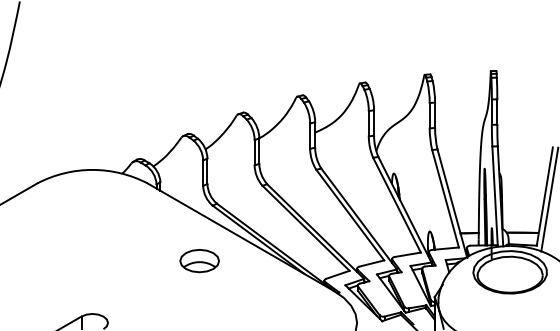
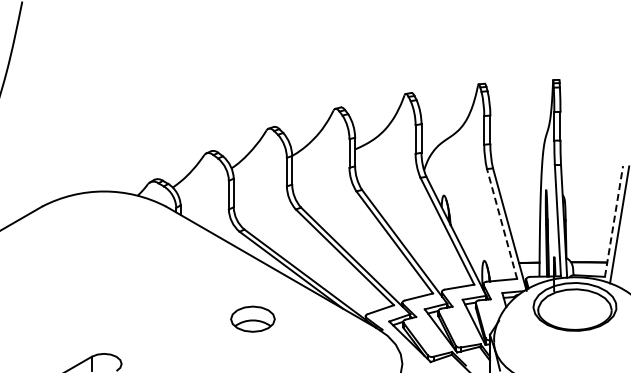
line: (545, 196) -> (614, 221), solid -> dashed
line: (445, 198) -> (502, 223), solid -> dashed
part: (199, 260) -> (252, 318), moved

